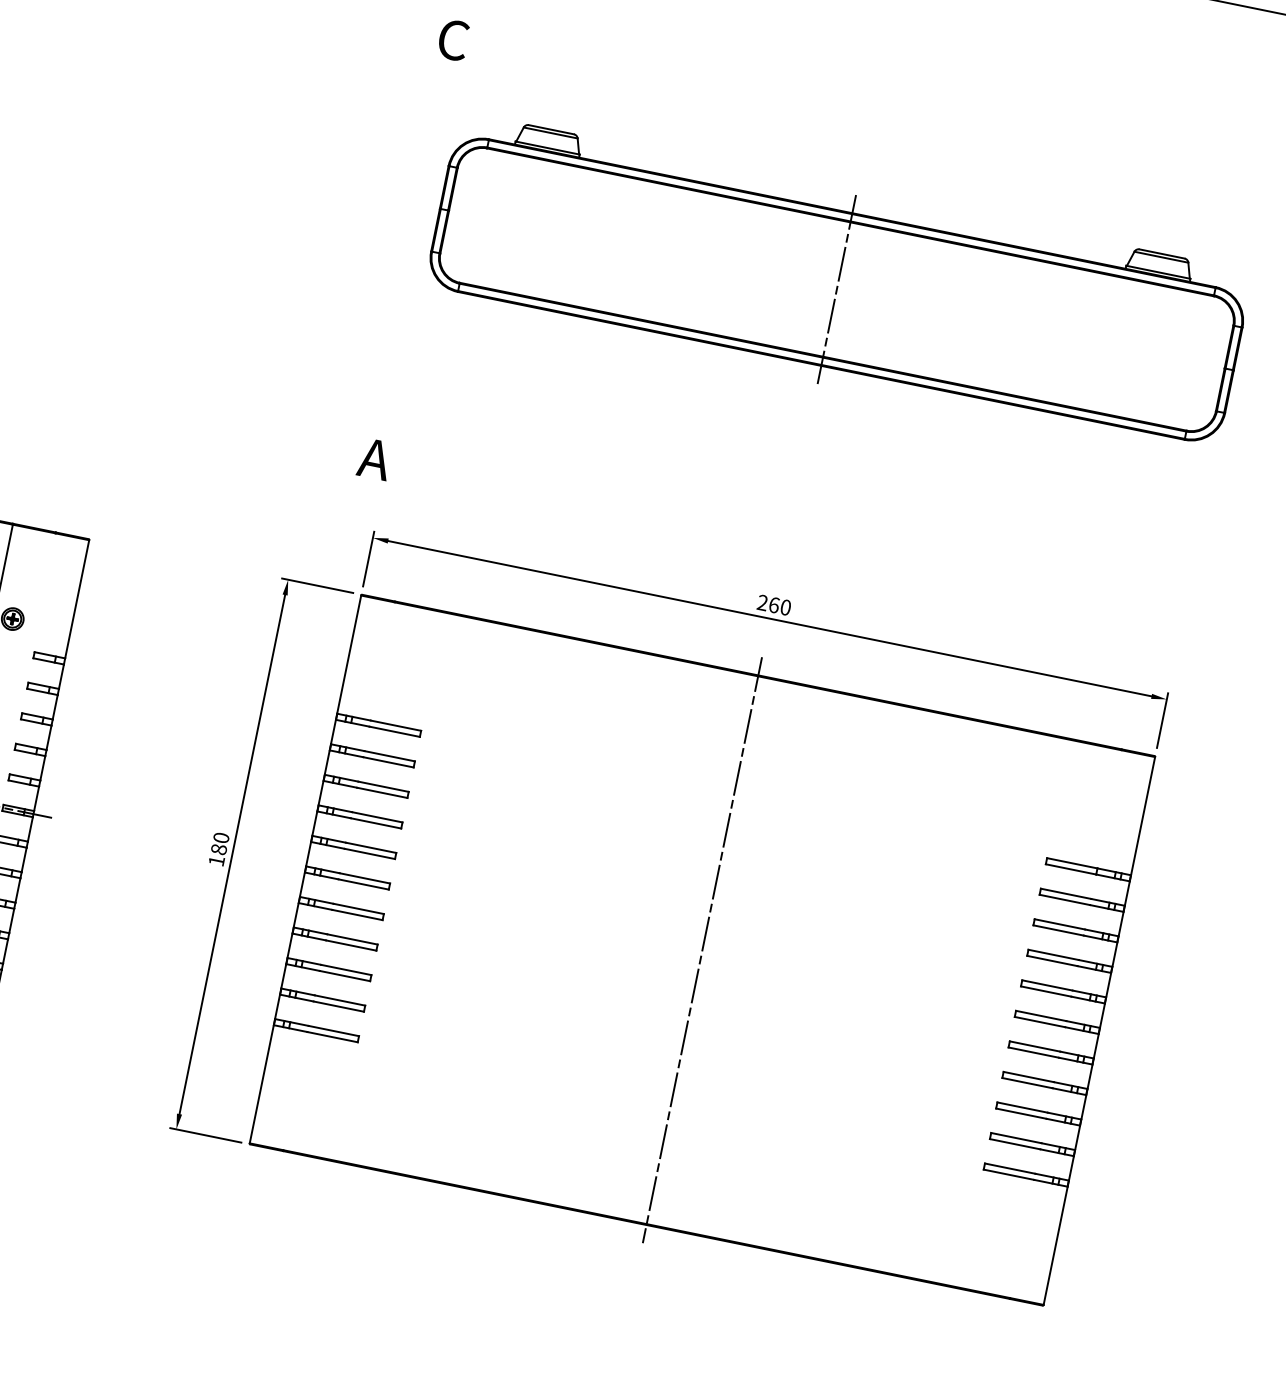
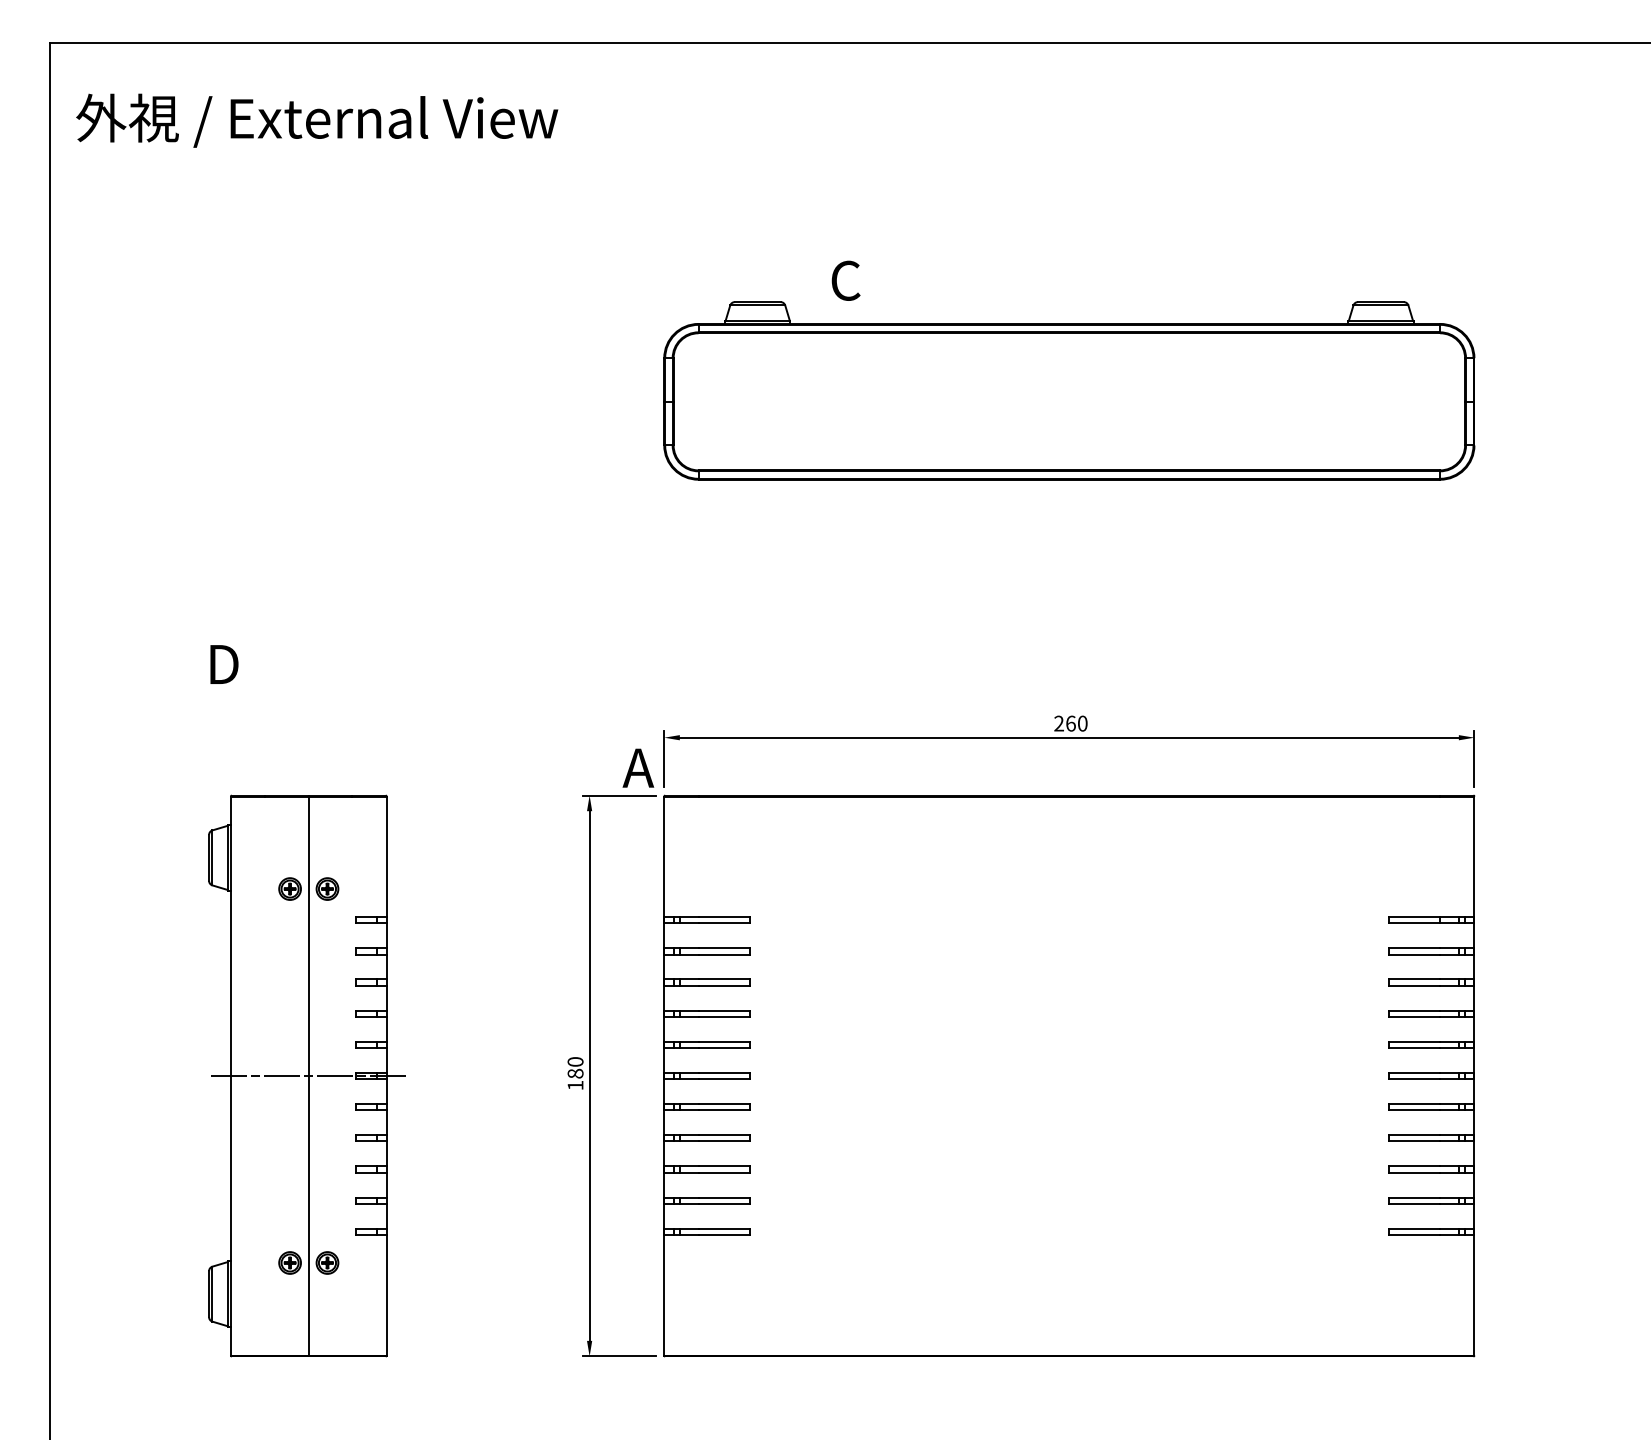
text: (453, 39) -> (845, 280), moved
line: (837, 289) -> (1069, 401), removed
text: (375, 458) -> (638, 767), moved
line: (702, 950) -> (1069, 1076), removed

